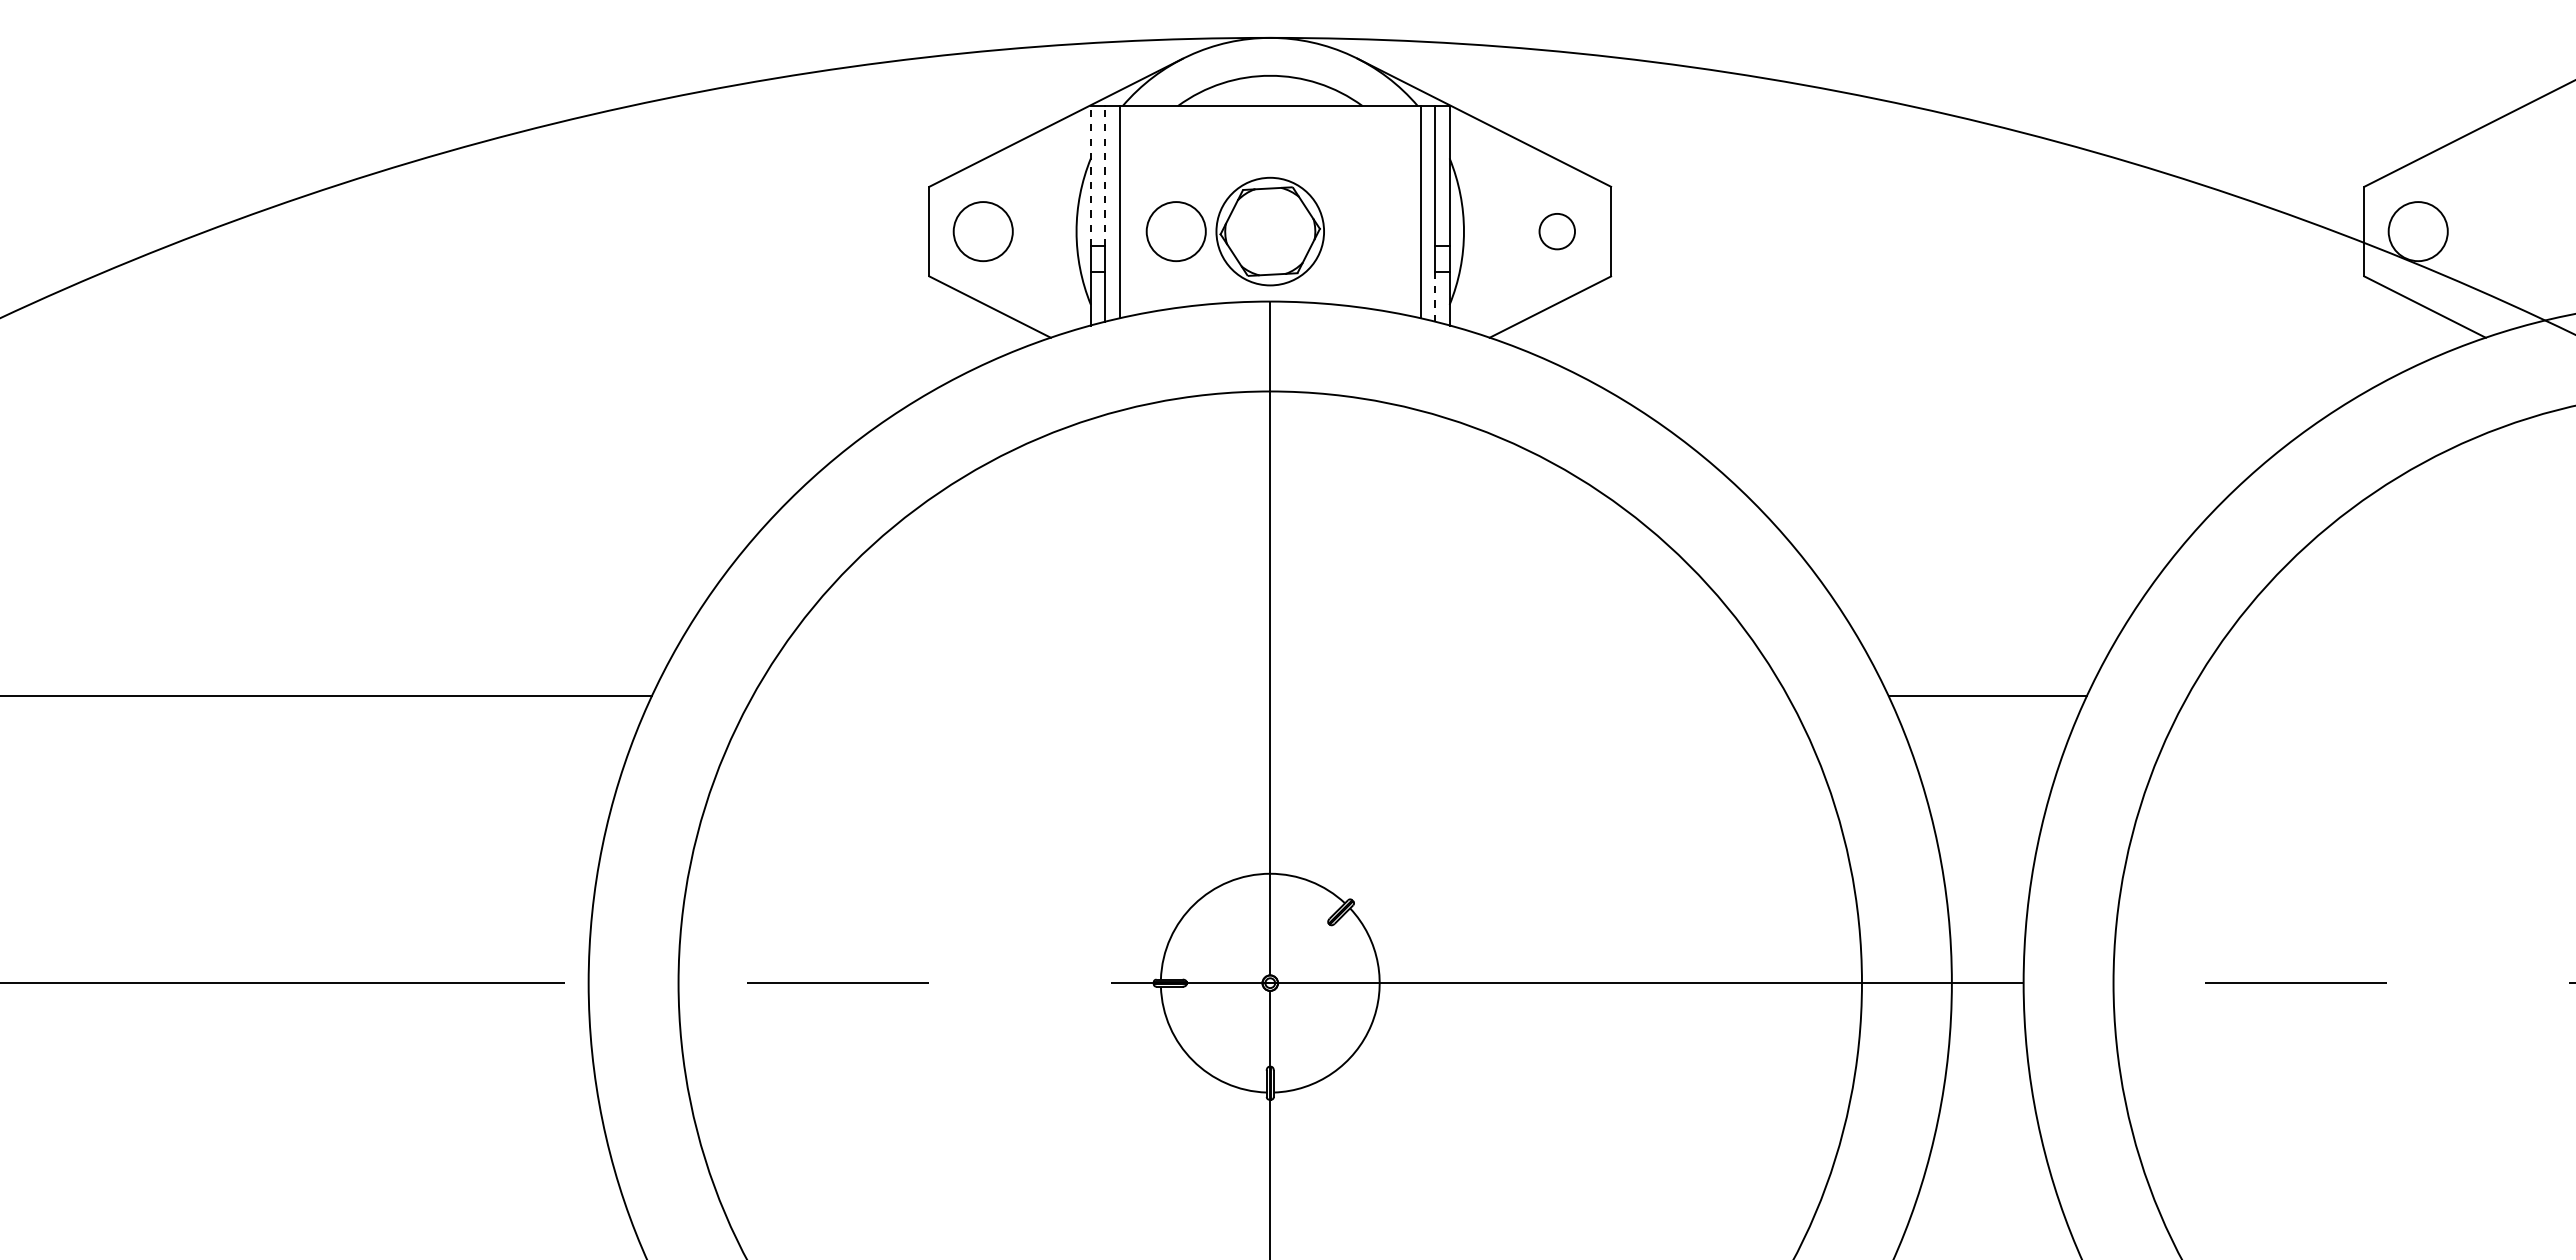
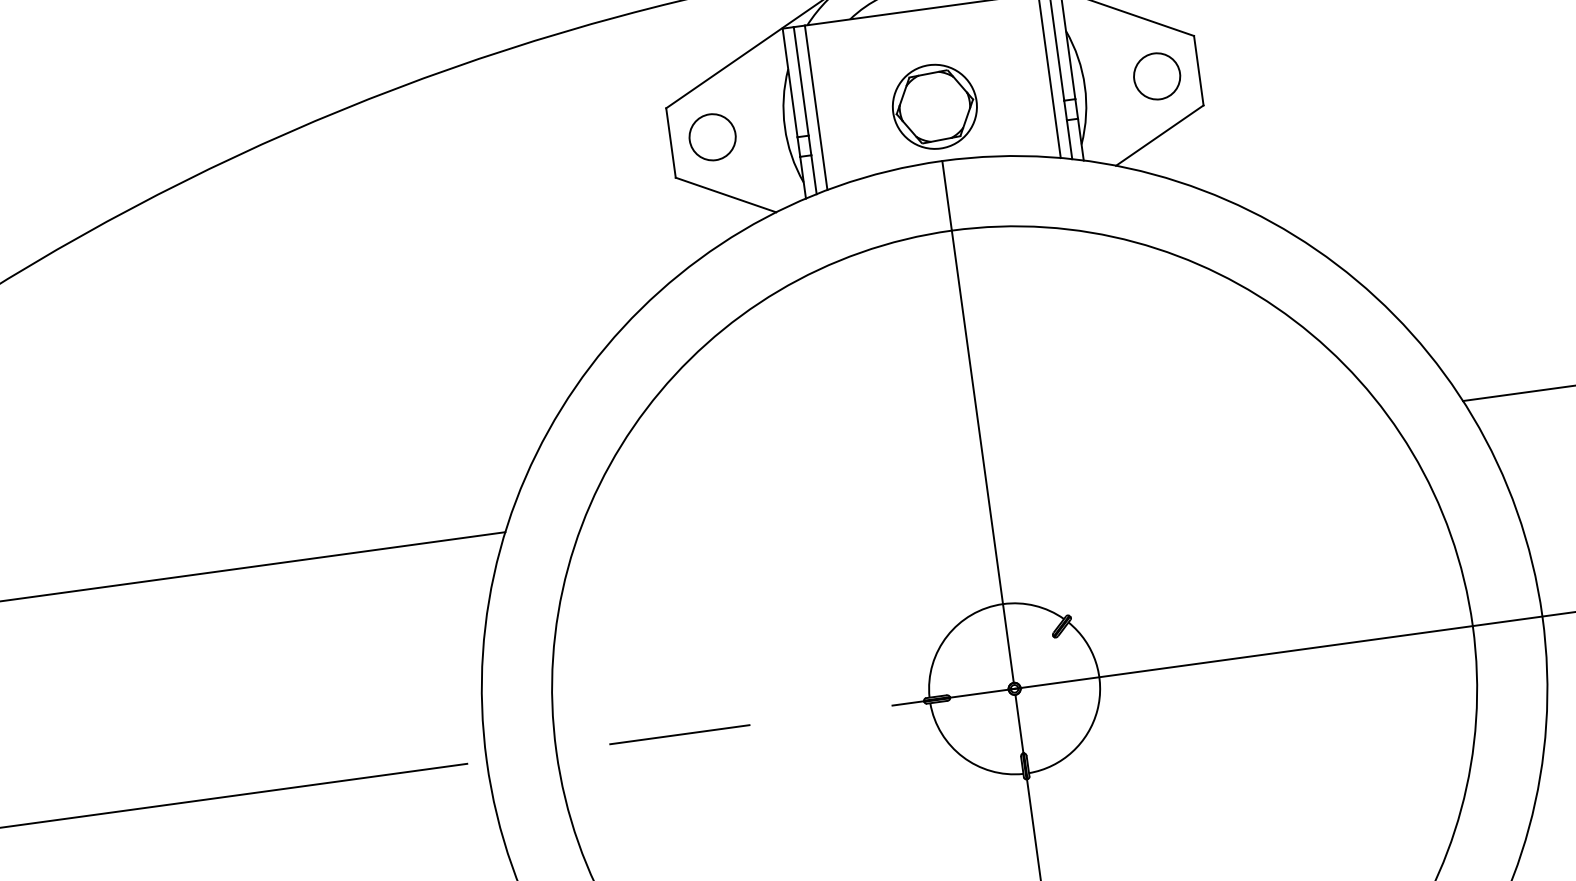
line: (1090, 175) -> (789, 82), dashed -> solid
line: (1105, 175) -> (801, 80), dashed -> solid
circle: (1175, 231) -> (861, 116), removed
circle: (1556, 231) -> (1156, 76), size x1.67
line: (1435, 296) -> (1069, 139), dashed -> solid

